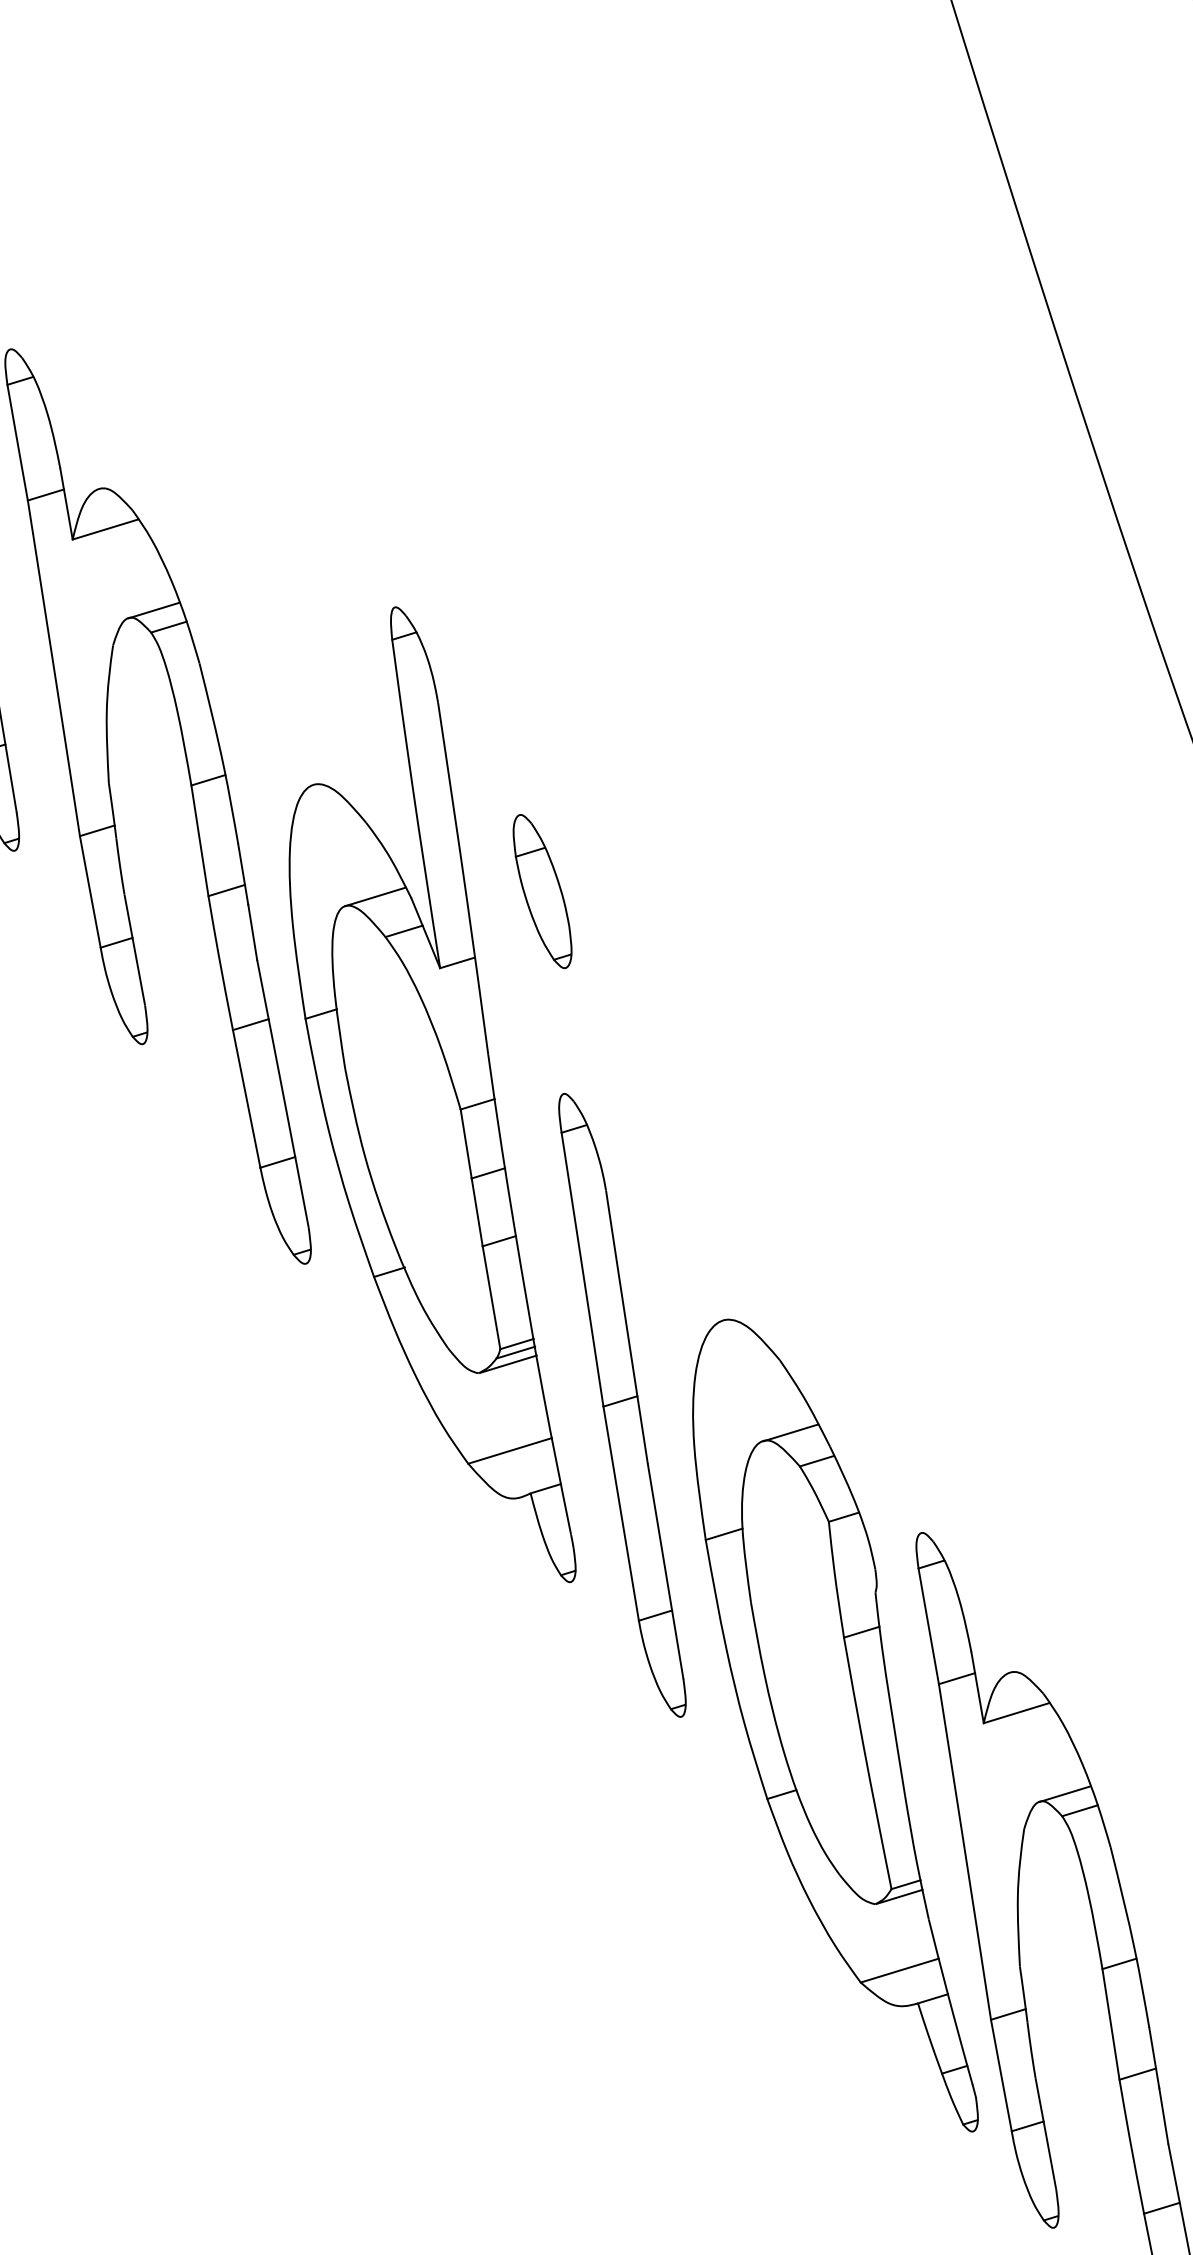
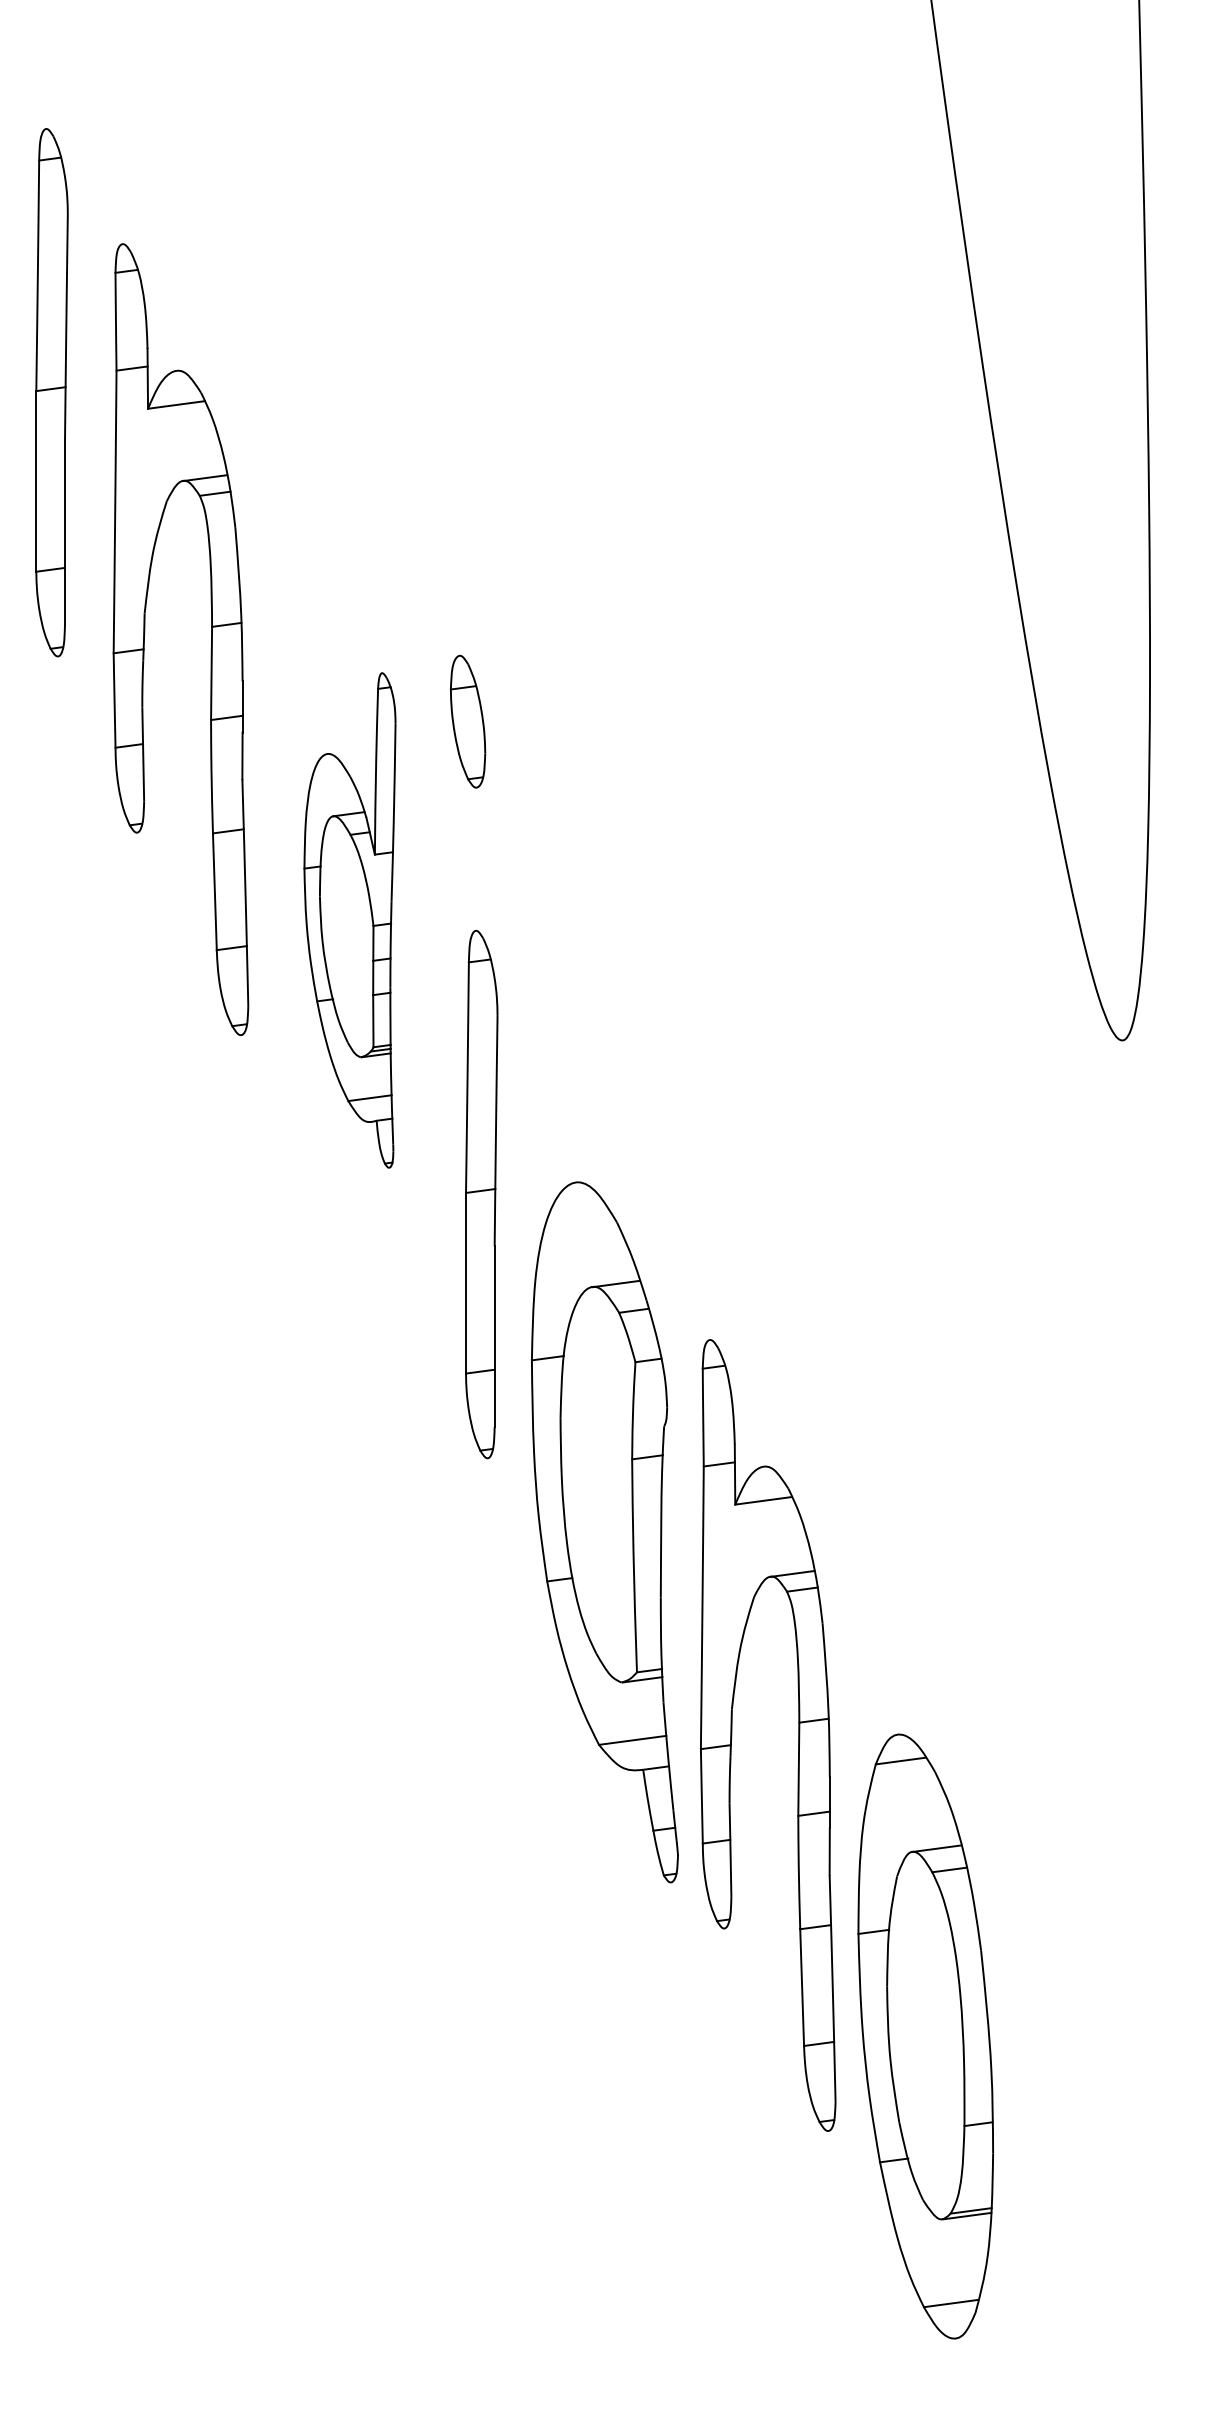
part: (541, 891) -> (467, 721), moved
part: (411, 1106) -> (349, 920), size x0.6
part: (825, 1729) -> (604, 1532), moved

